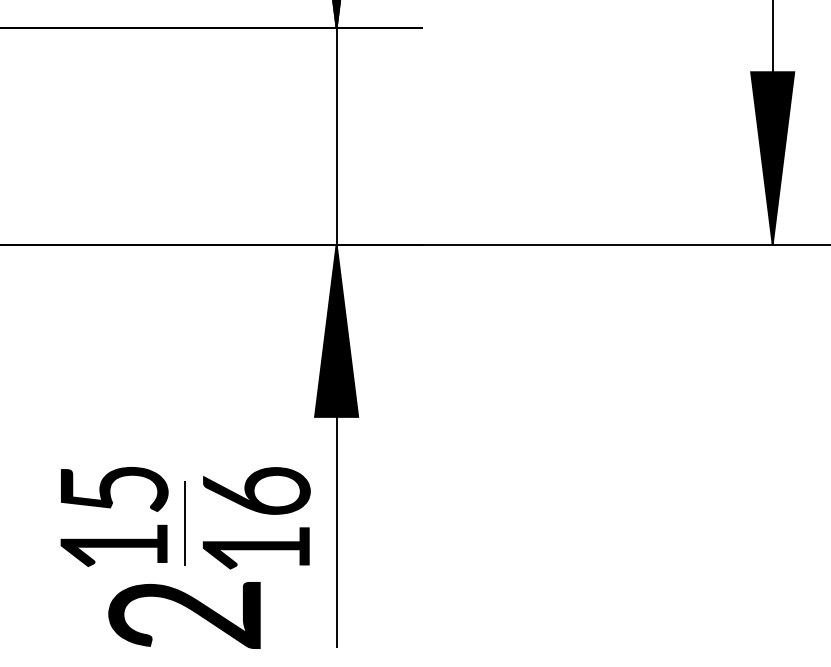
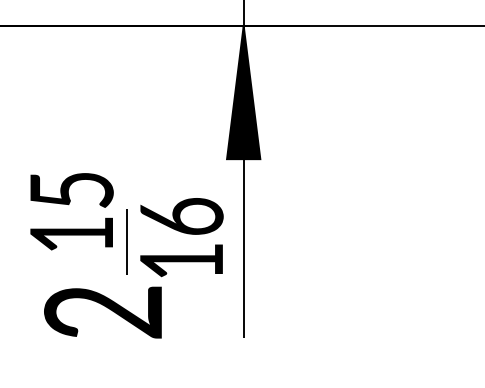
text: (114, 516) -> (71, 211), moved
text: (184, 615) -> (102, 312), moved

